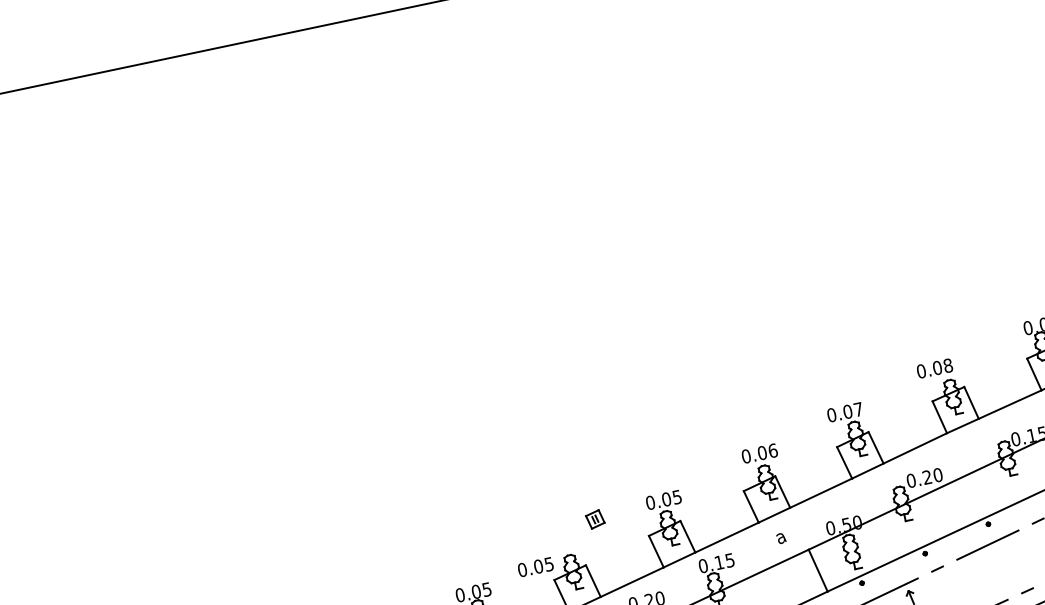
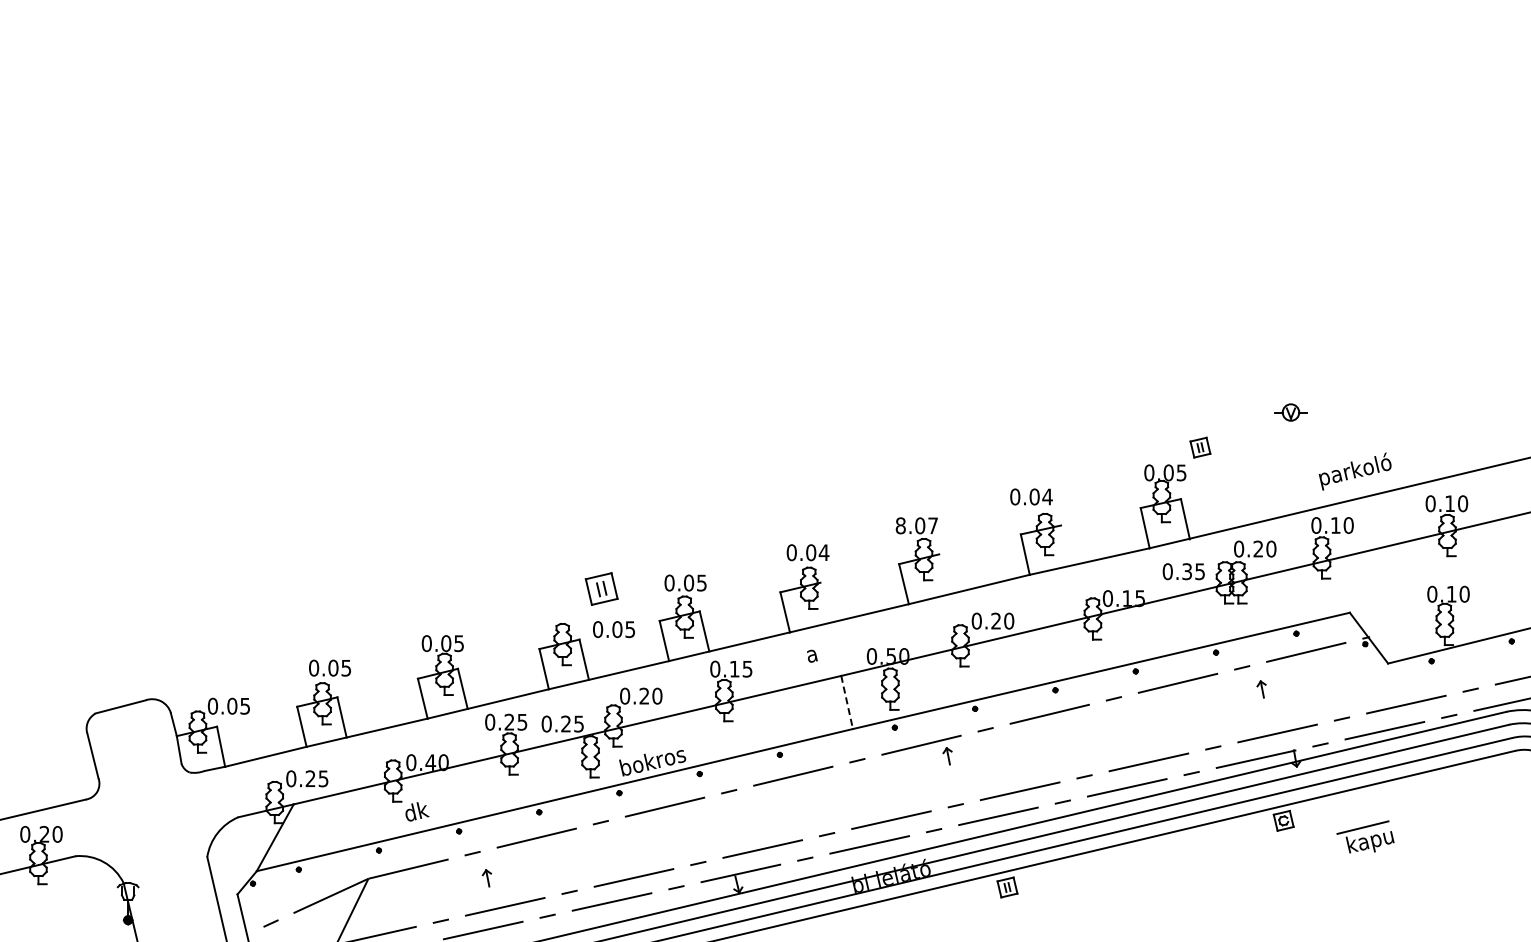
text: (948, 365) -> (1047, 496), 0.08 -> 0.04
line: (971, 402) -> (1065, 545), removed
text: (831, 414) -> (900, 525), 0.07 -> 8.07
line: (875, 448) -> (943, 574), removed
text: (772, 450) -> (823, 552), 0.06 -> 0.04
line: (782, 491) -> (825, 602), removed
part: (595, 519) -> (601, 588), size x1.6
text: (535, 567) -> (613, 629), moved
line: (818, 570) -> (847, 702), solid -> dashed

